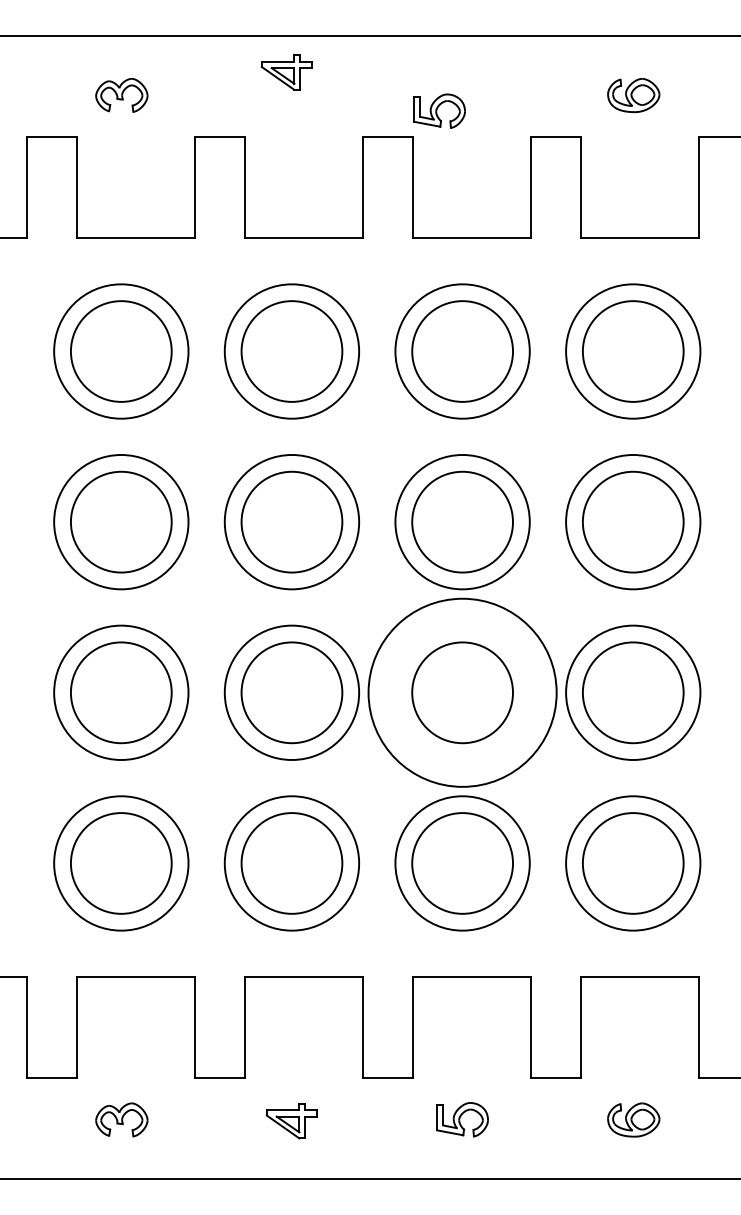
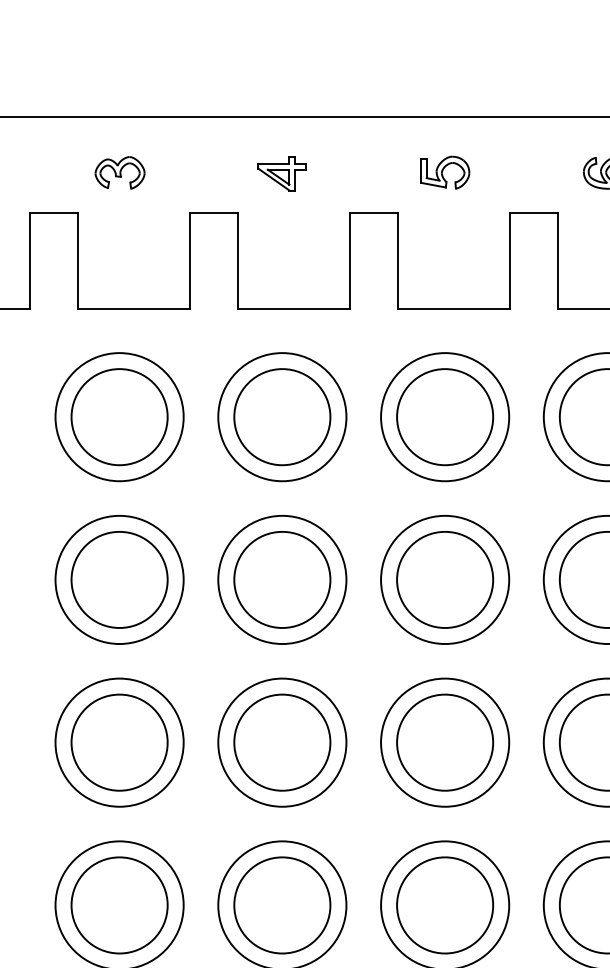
part: (286, 72) -> (281, 173), moved
part: (439, 110) -> (445, 172), moved
circle: (462, 692) -> (445, 742), size x0.71

